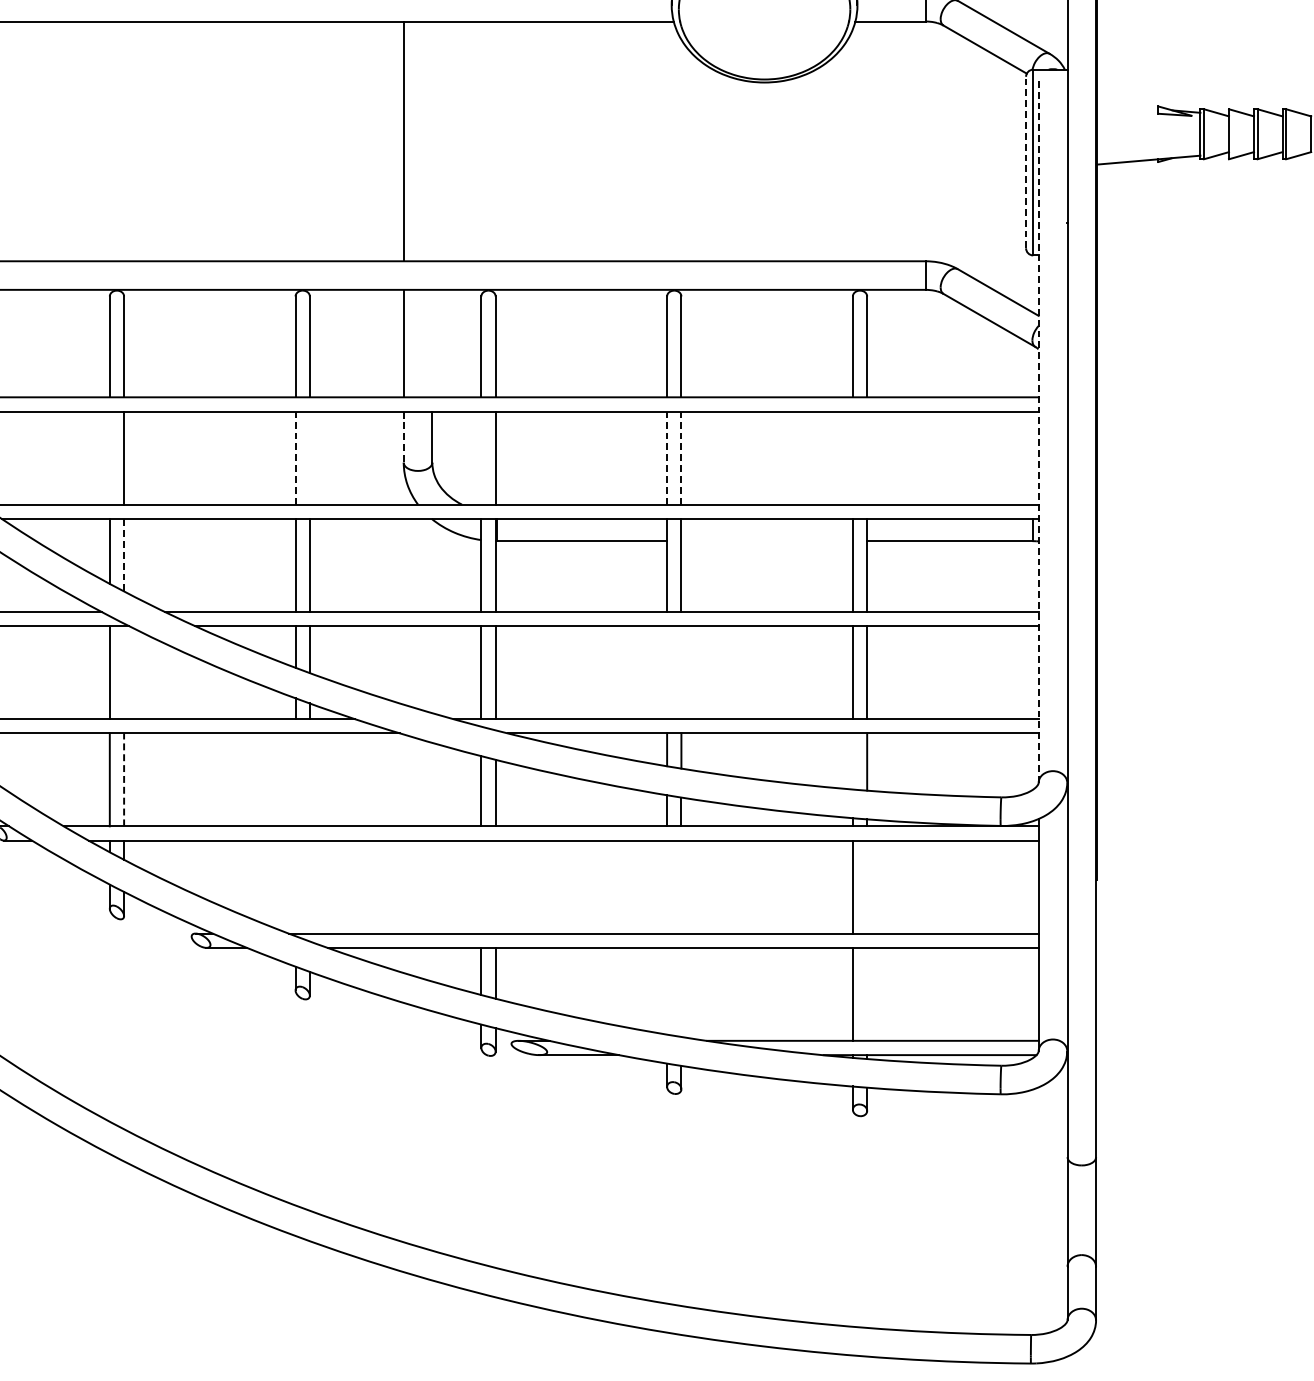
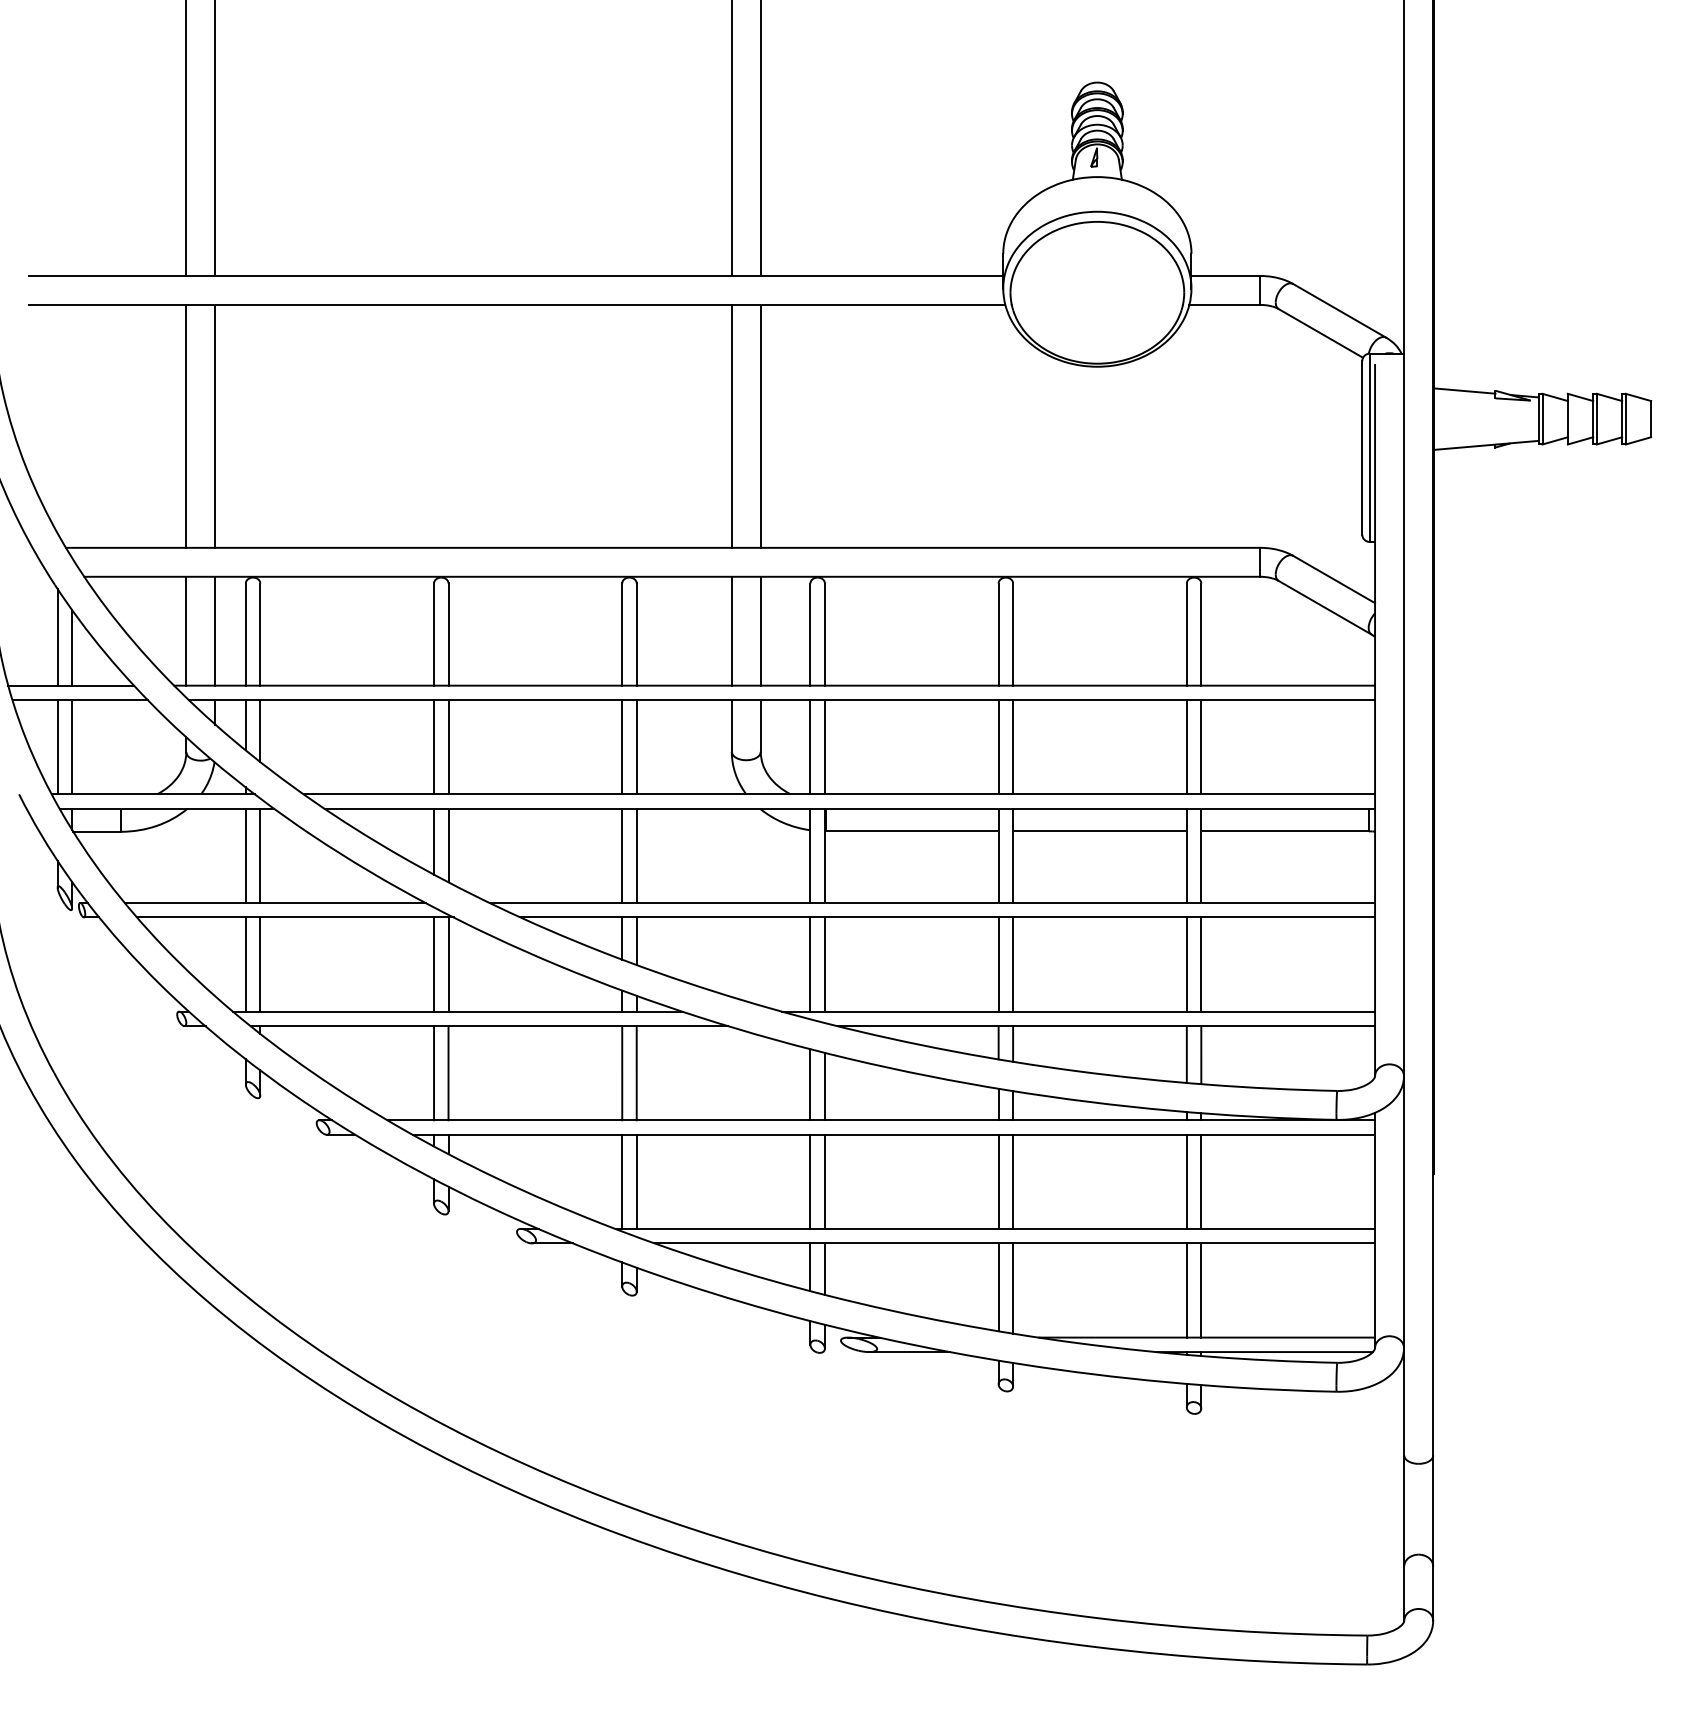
line: (1126, 105) -> (1464, 390), added
line: (432, 140) -> (760, 425), added
line: (1026, 162) -> (1362, 447), dashed -> solid
line: (432, 342) -> (760, 630), added
line: (1039, 431) -> (1375, 720), dashed -> solid
line: (403, 437) -> (731, 726), dashed -> solid
line: (295, 457) -> (622, 746), dashed -> solid
line: (666, 457) -> (998, 746), dashed -> solid
line: (681, 457) -> (1013, 746), dashed -> solid
line: (110, 458) -> (434, 747), added
line: (309, 458) -> (636, 747), added
line: (481, 458) -> (810, 747), added
line: (852, 458) -> (1186, 747), added
line: (867, 458) -> (1201, 747), added
line: (766, 541) -> (1099, 831), added
line: (124, 555) -> (448, 845), dashed -> solid
line: (124, 672) -> (448, 964), added
line: (666, 672) -> (998, 964), added
line: (681, 672) -> (1013, 964), added
line: (852, 761) -> (1186, 1054), added
line: (124, 779) -> (448, 1072), dashed -> solid
line: (295, 780) -> (622, 1073), added
line: (309, 780) -> (636, 1073), added
line: (295, 886) -> (622, 1181), added
line: (309, 886) -> (636, 1181), added
line: (481, 886) -> (810, 1181), added
line: (495, 886) -> (824, 1181), added
line: (666, 886) -> (998, 1181), added
line: (681, 886) -> (1013, 1181), added
line: (867, 886) -> (1201, 1181), added
line: (666, 991) -> (998, 1287), added
line: (681, 992) -> (1013, 1288), added
line: (867, 994) -> (1201, 1290), added

